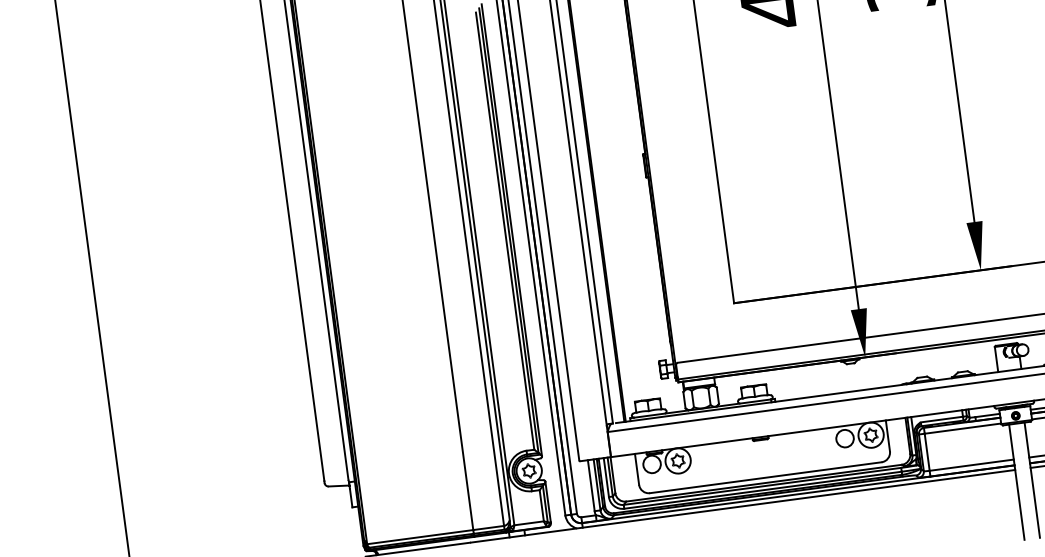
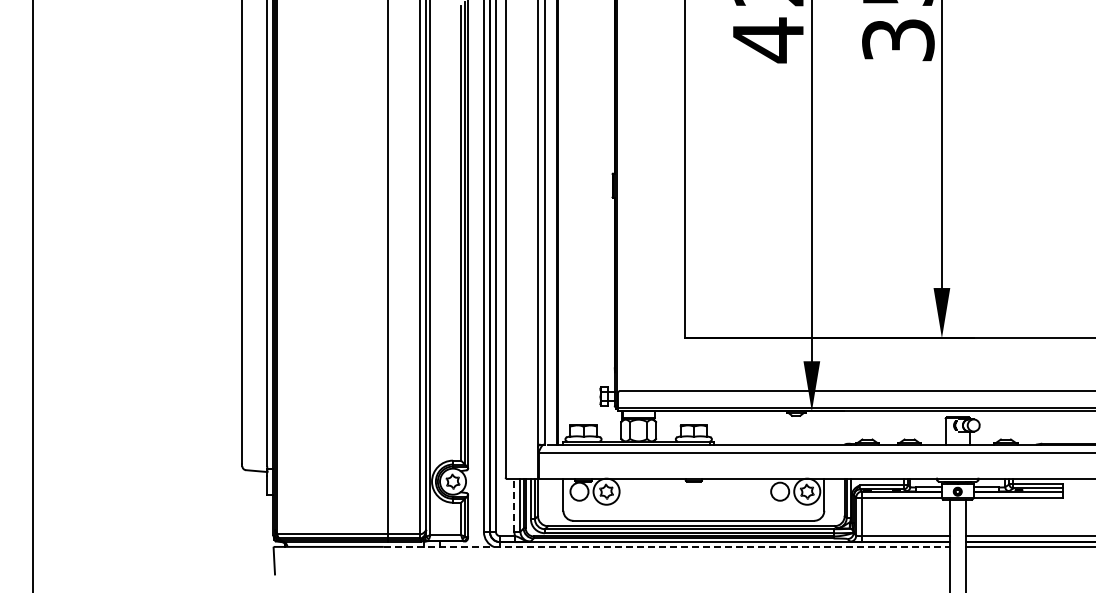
line: (591, 485) -> (514, 504), solid -> dashed
line: (742, 505) -> (666, 546), solid -> dashed

